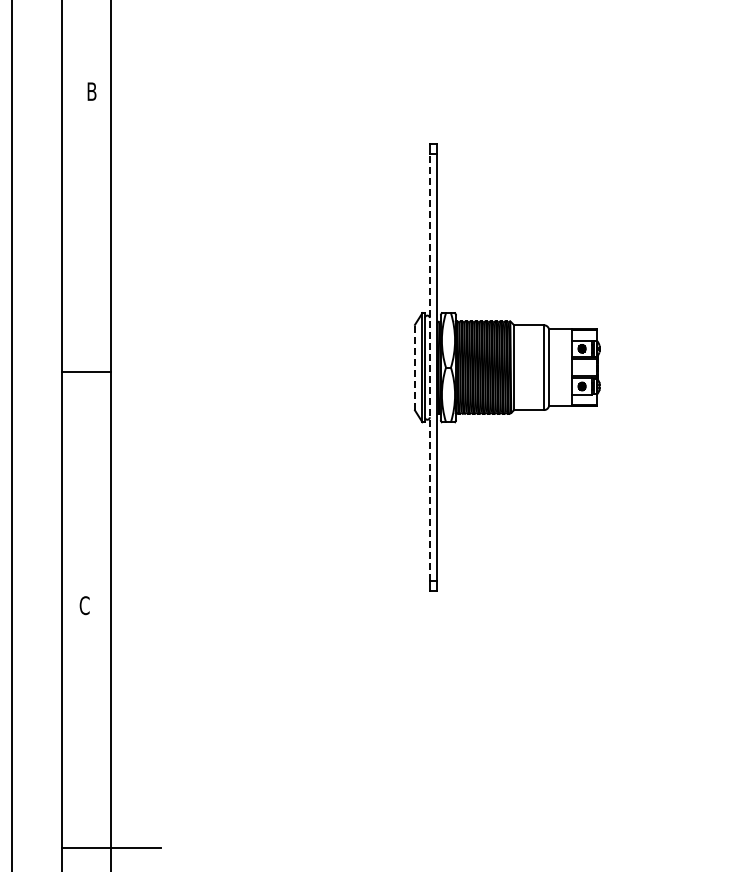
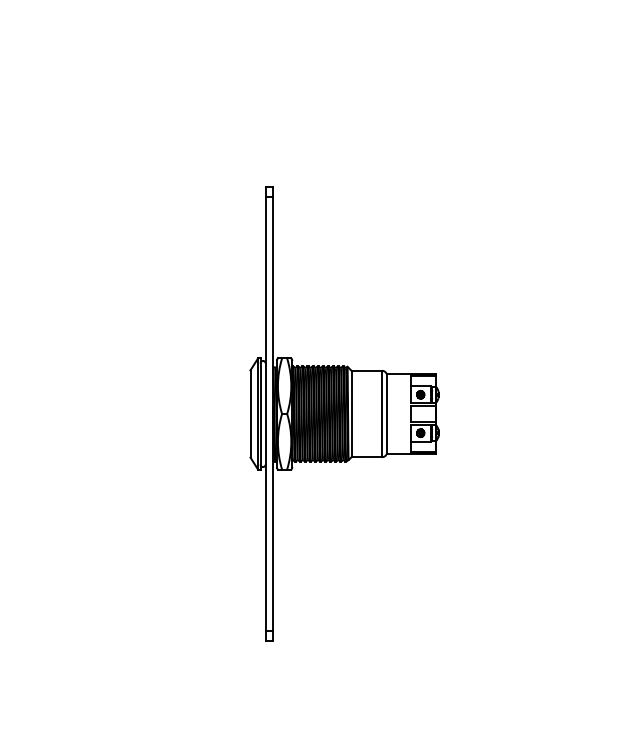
line: (414, 367) -> (250, 413), dashed -> solid
line: (429, 367) -> (265, 413), dashed -> solid

